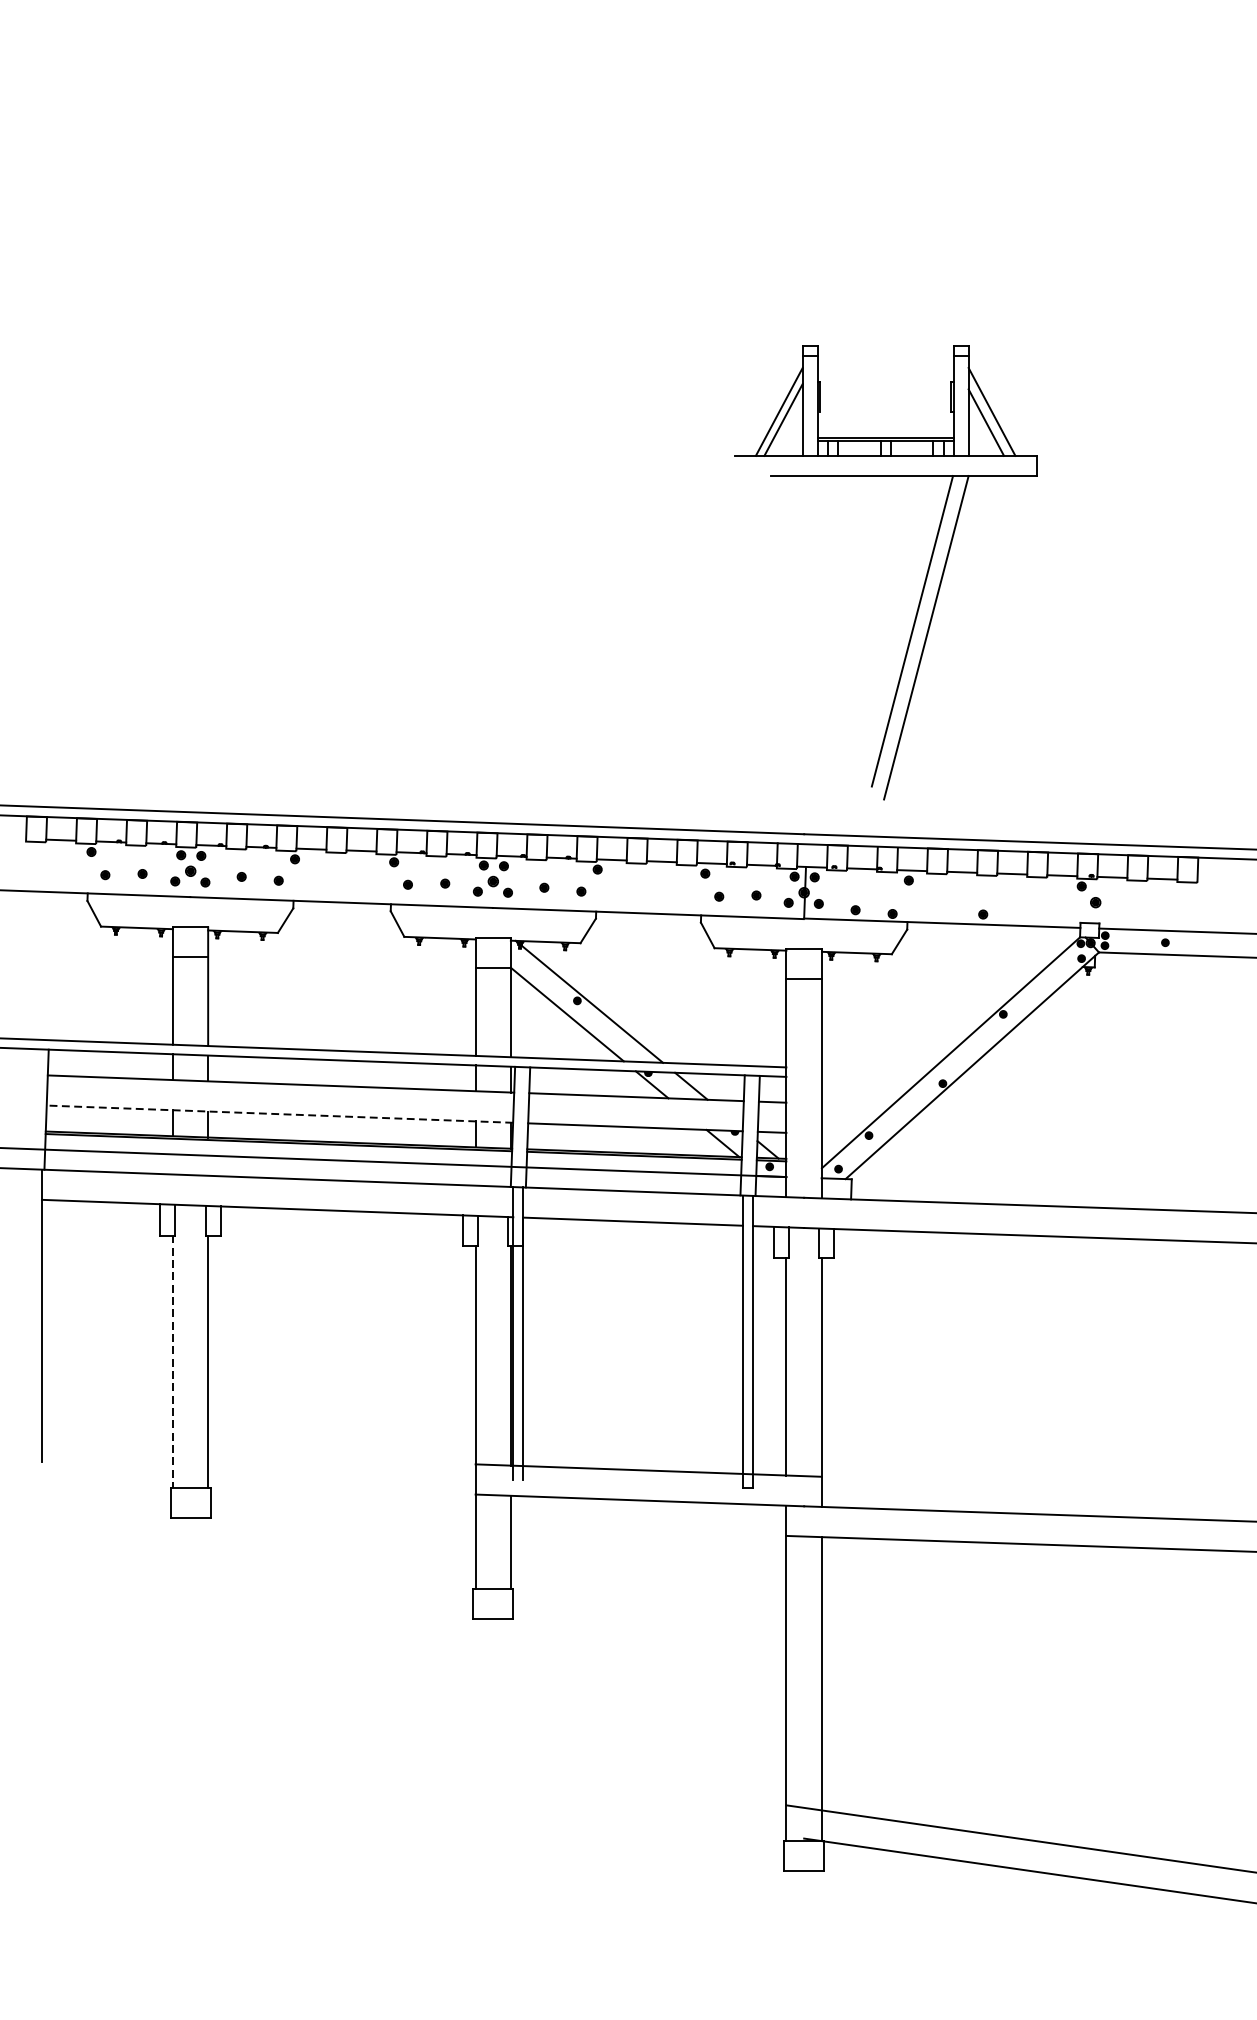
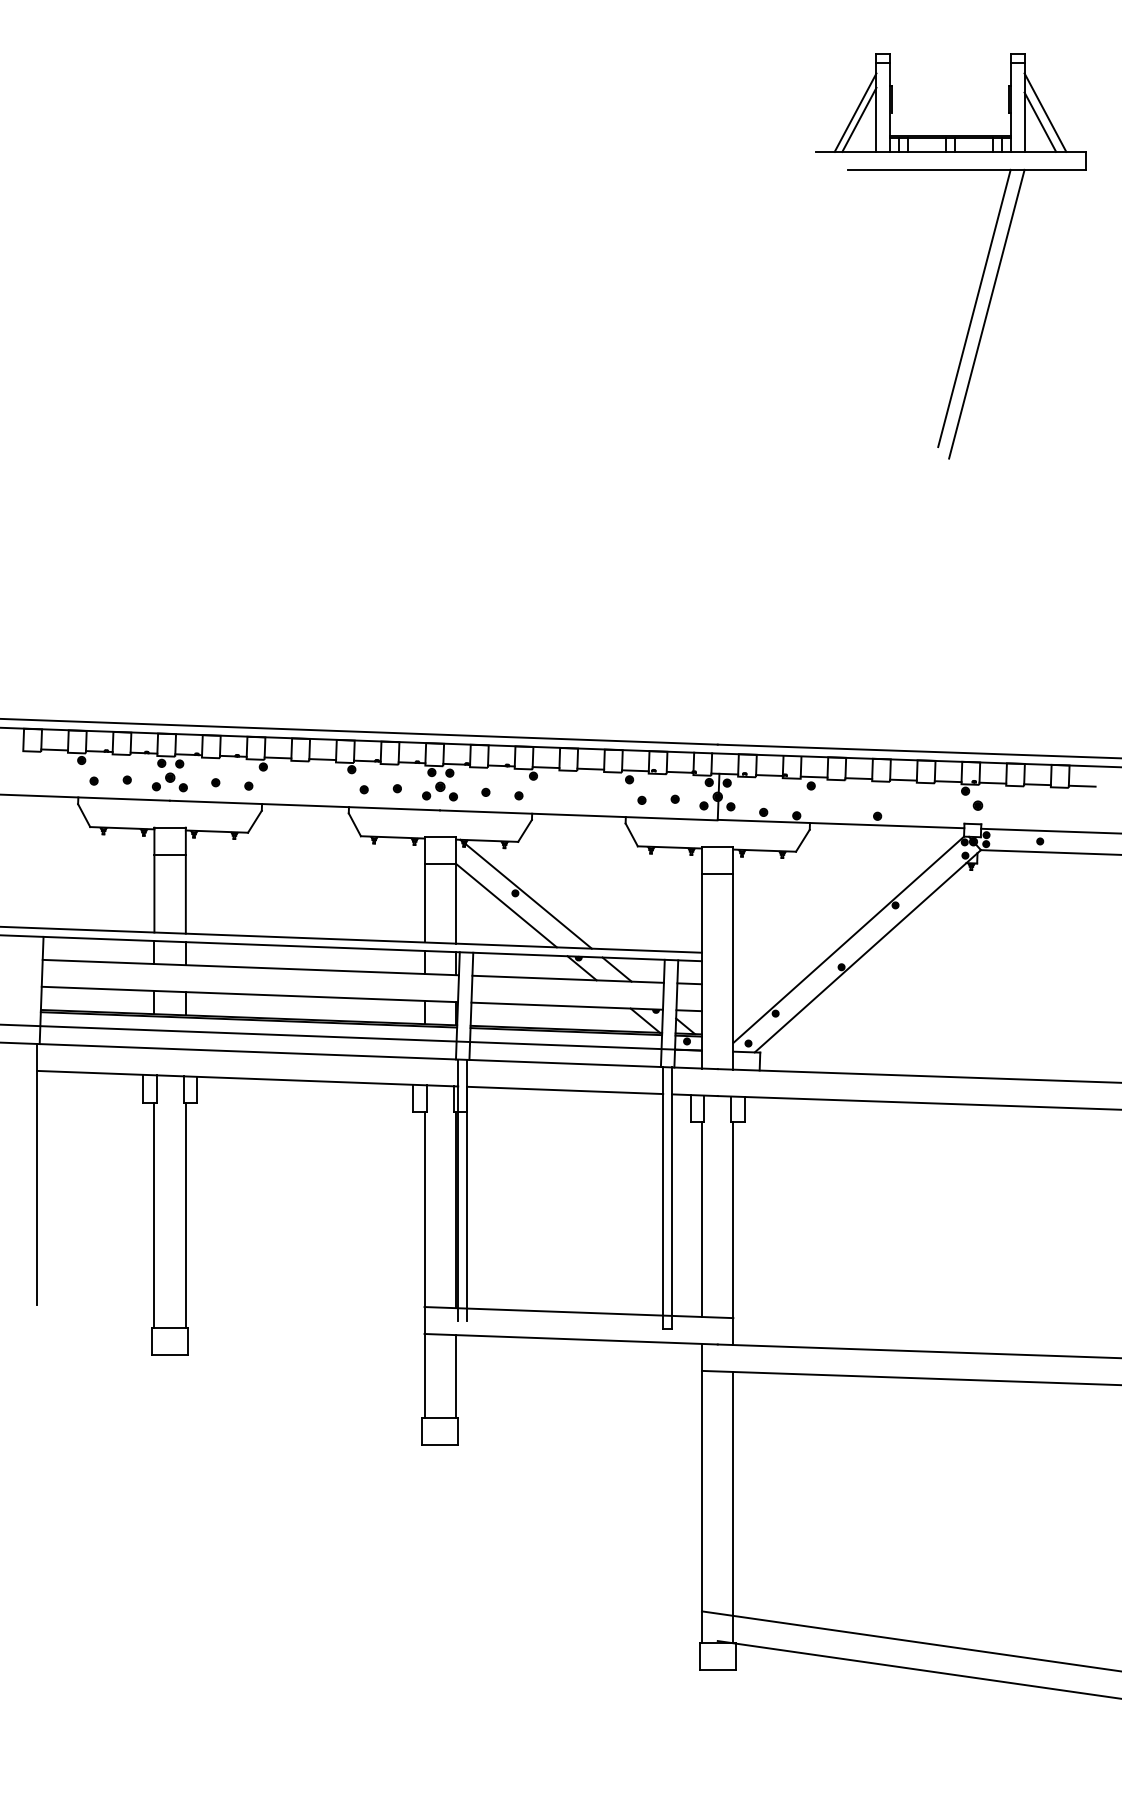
part: (923, 583) -> (984, 265), moved
line: (1211, 880) -> (1081, 785), added
line: (279, 1114) -> (249, 994), dashed -> solid
line: (173, 1361) -> (154, 1215), dashed -> solid

